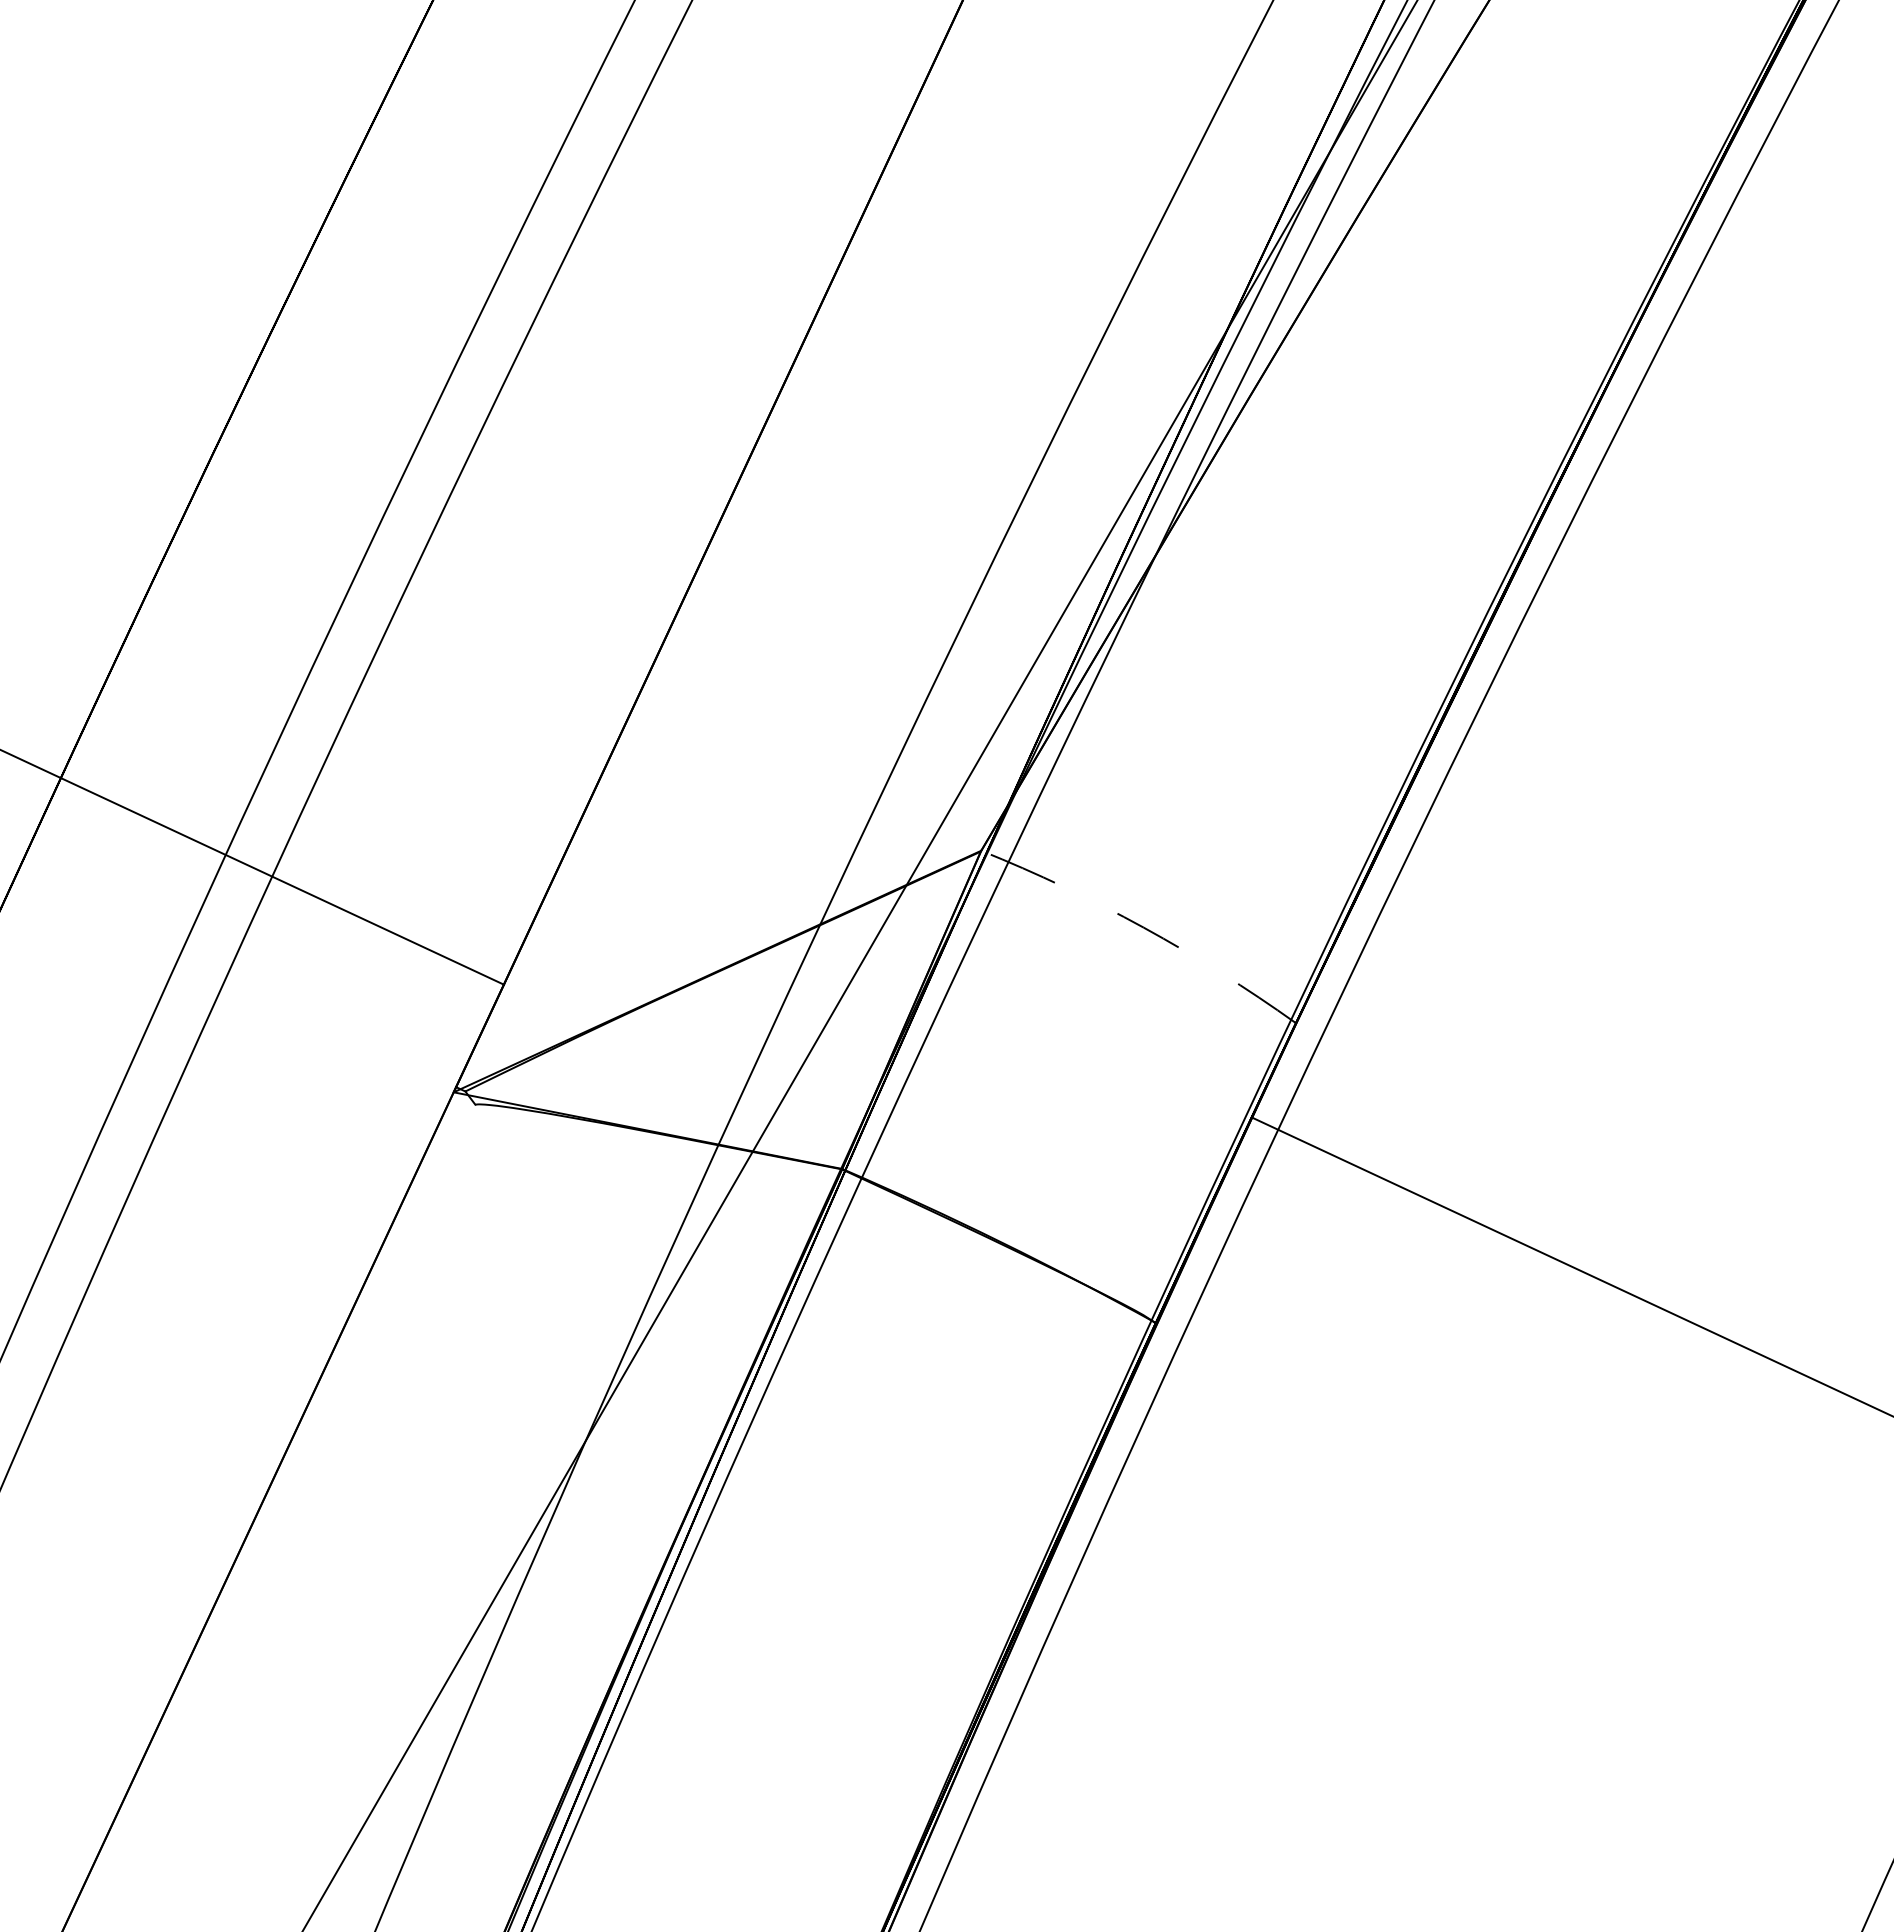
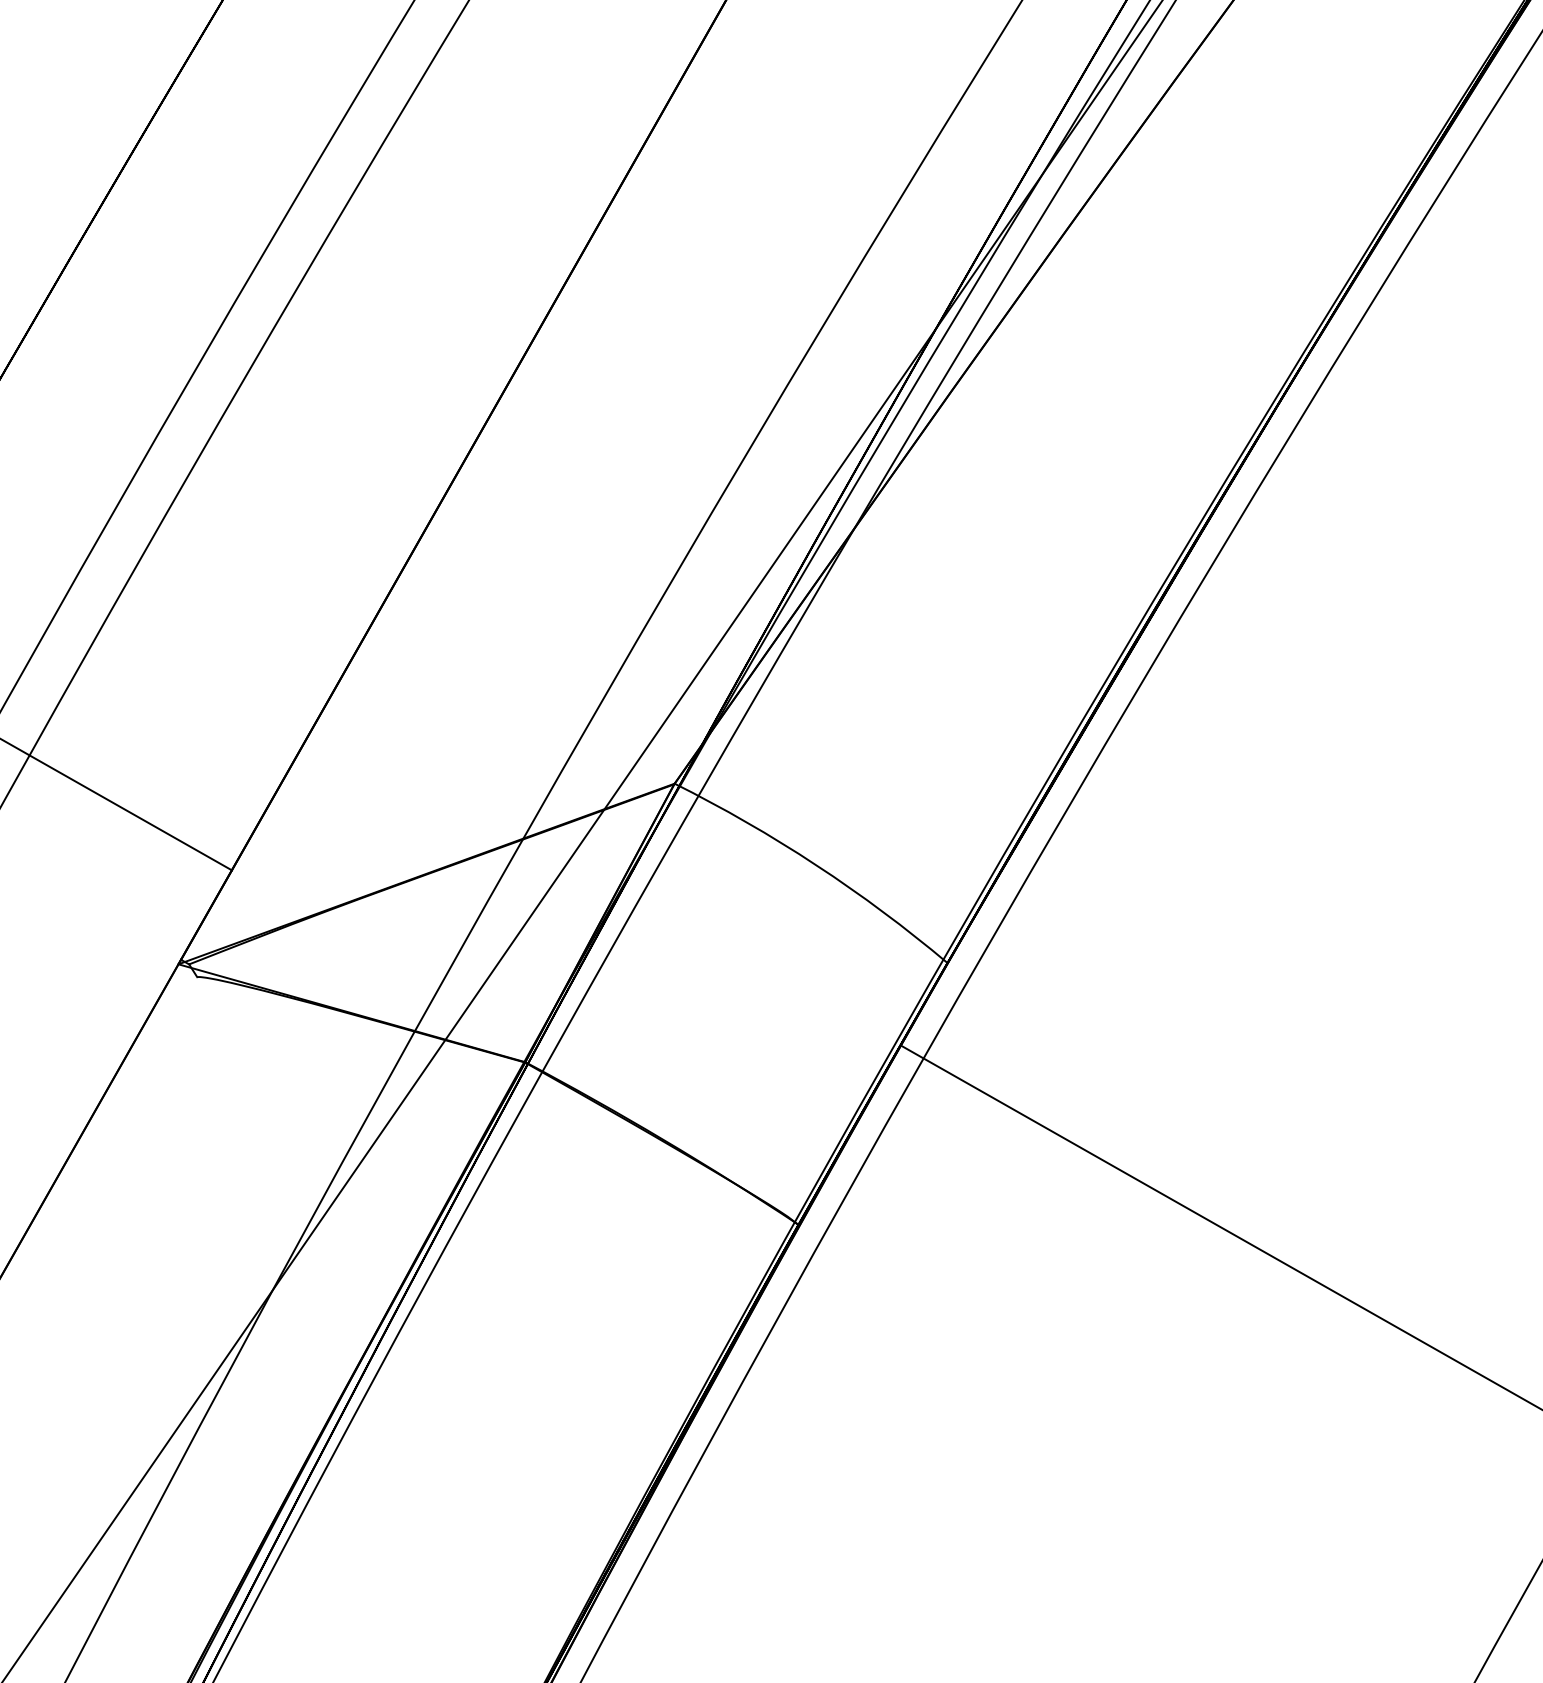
arc: (1143, 927) -> (816, 865), dashed -> solid

